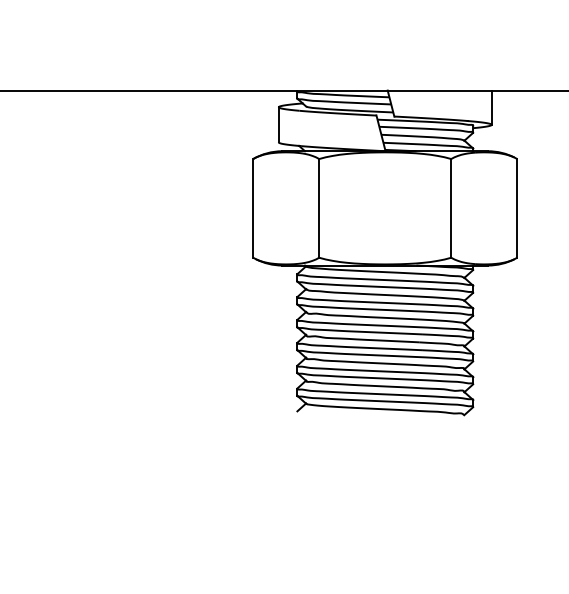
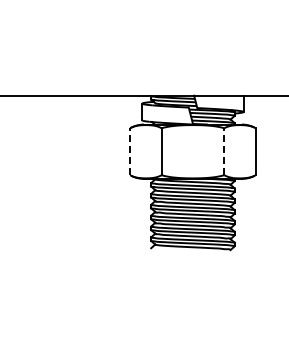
line: (253, 207) -> (130, 151), solid -> dashed
line: (451, 207) -> (224, 151), solid -> dashed

